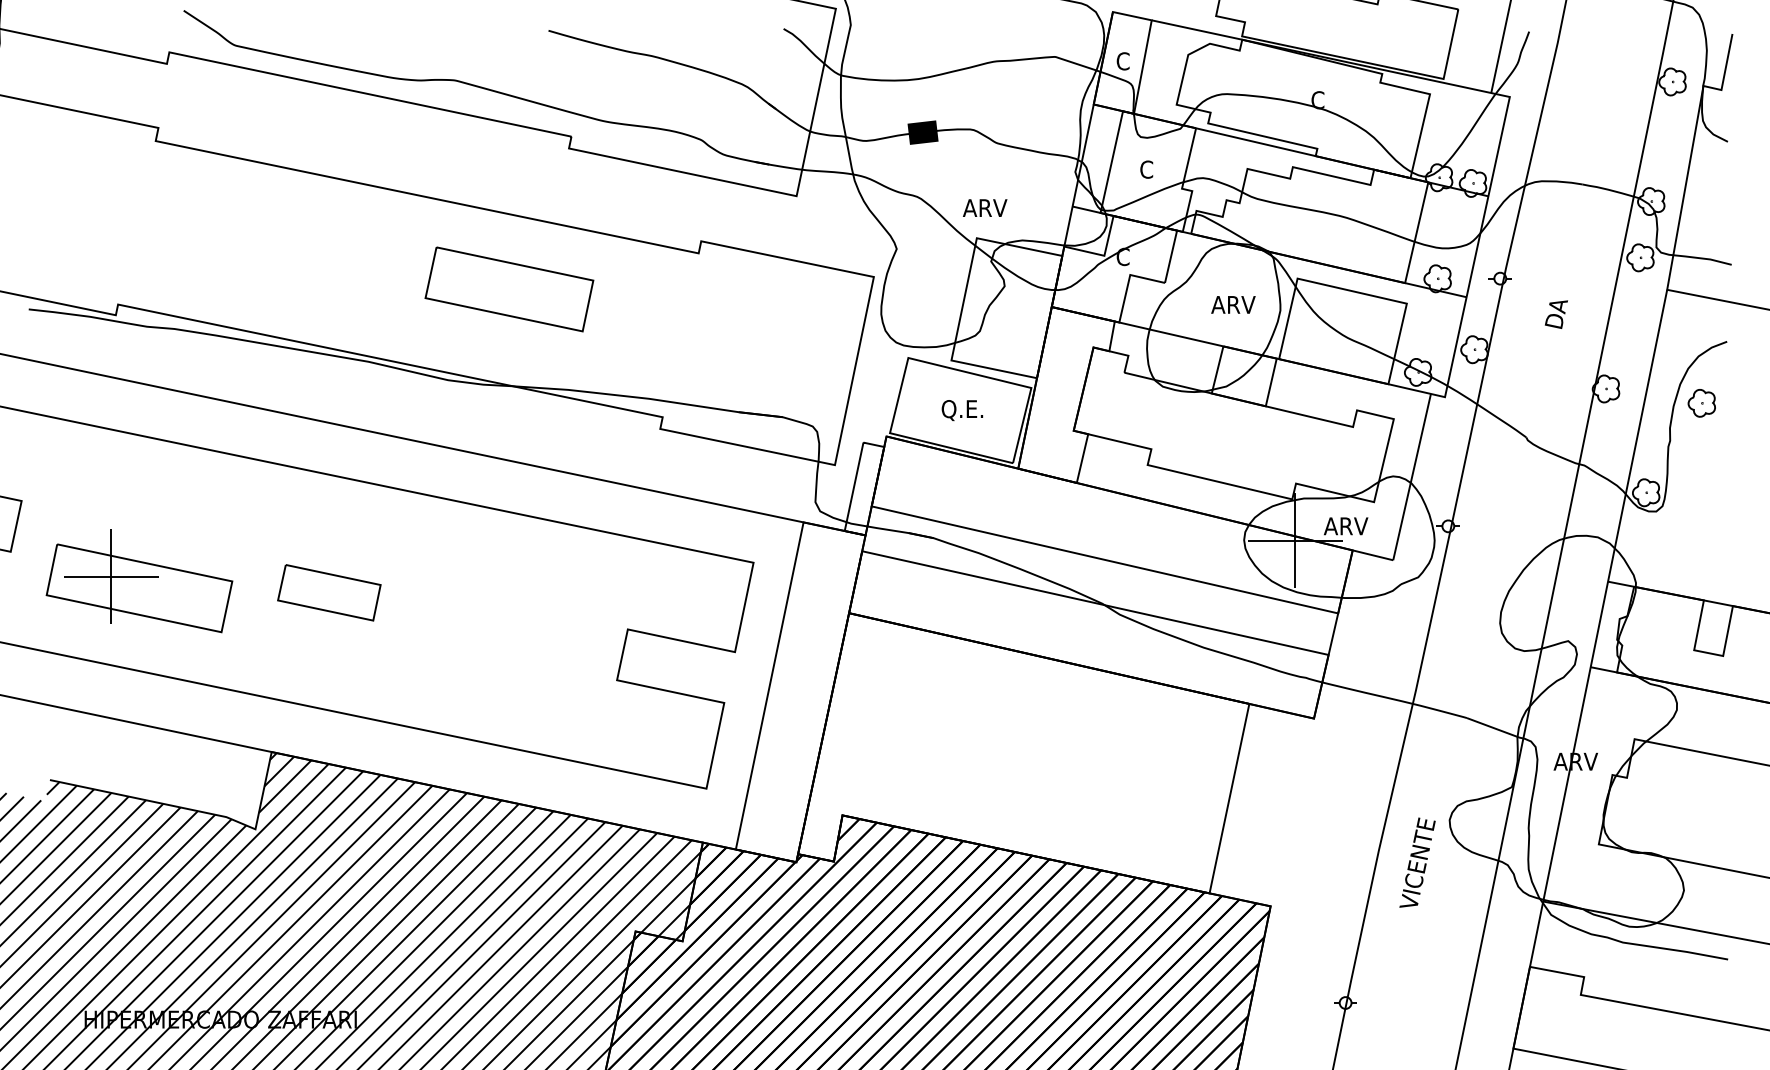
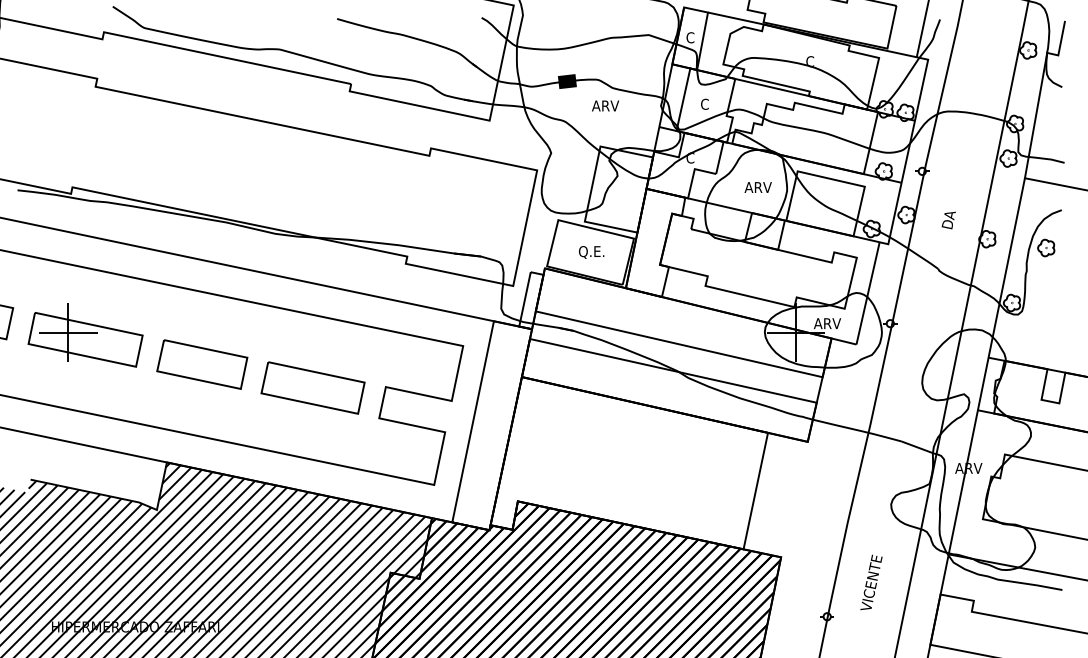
text: (985, 207) -> (605, 105), moved
part: (508, 288) -> (312, 387), moved
text: (1555, 314) -> (948, 220), moved
part: (139, 581) -> (85, 335), moved
part: (329, 592) -> (202, 364), size x1.43
text: (1417, 862) -> (871, 582), moved

